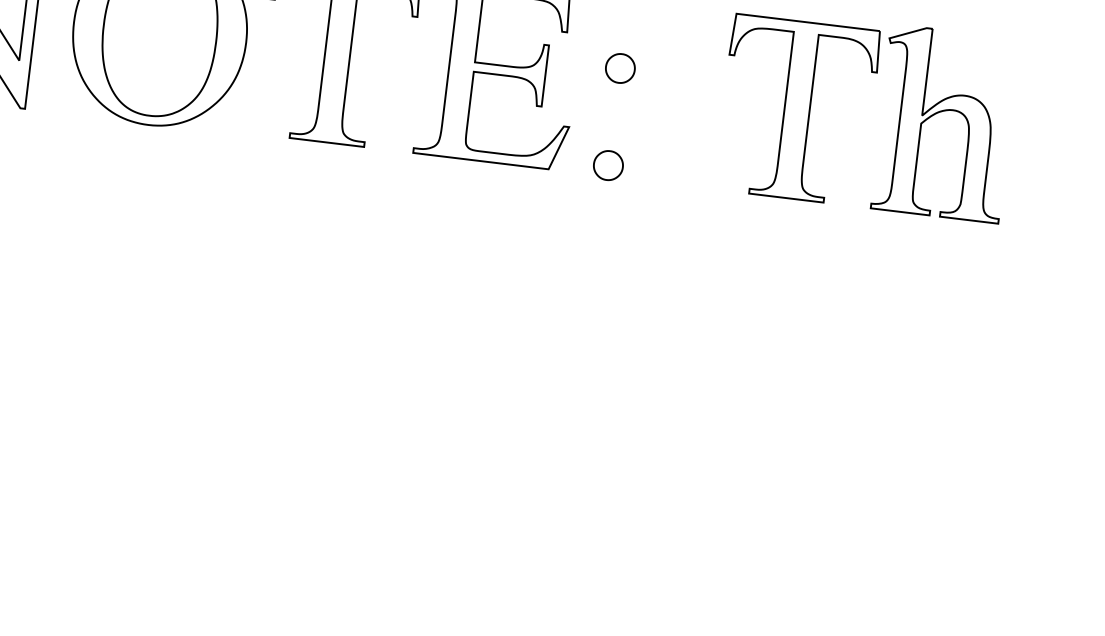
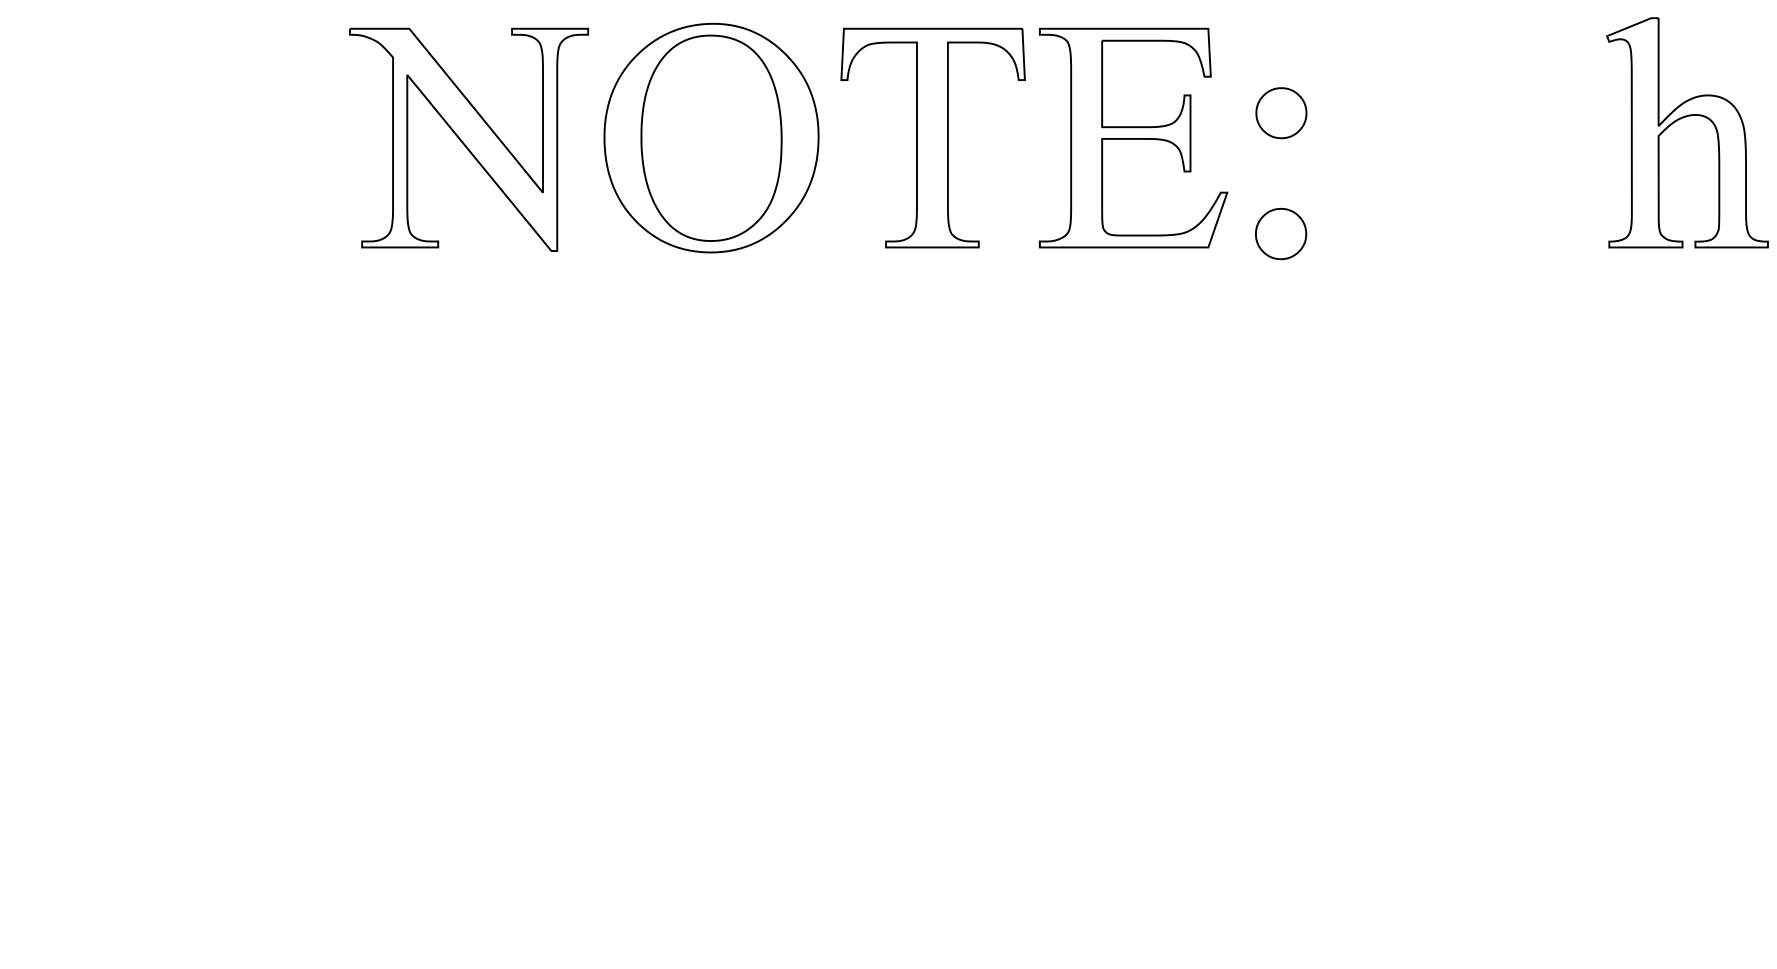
part: (620, 67) -> (1281, 112), size x1.4
part: (797, 109) -> (1504, 137), removed
part: (608, 165) -> (1281, 233), size x1.4

